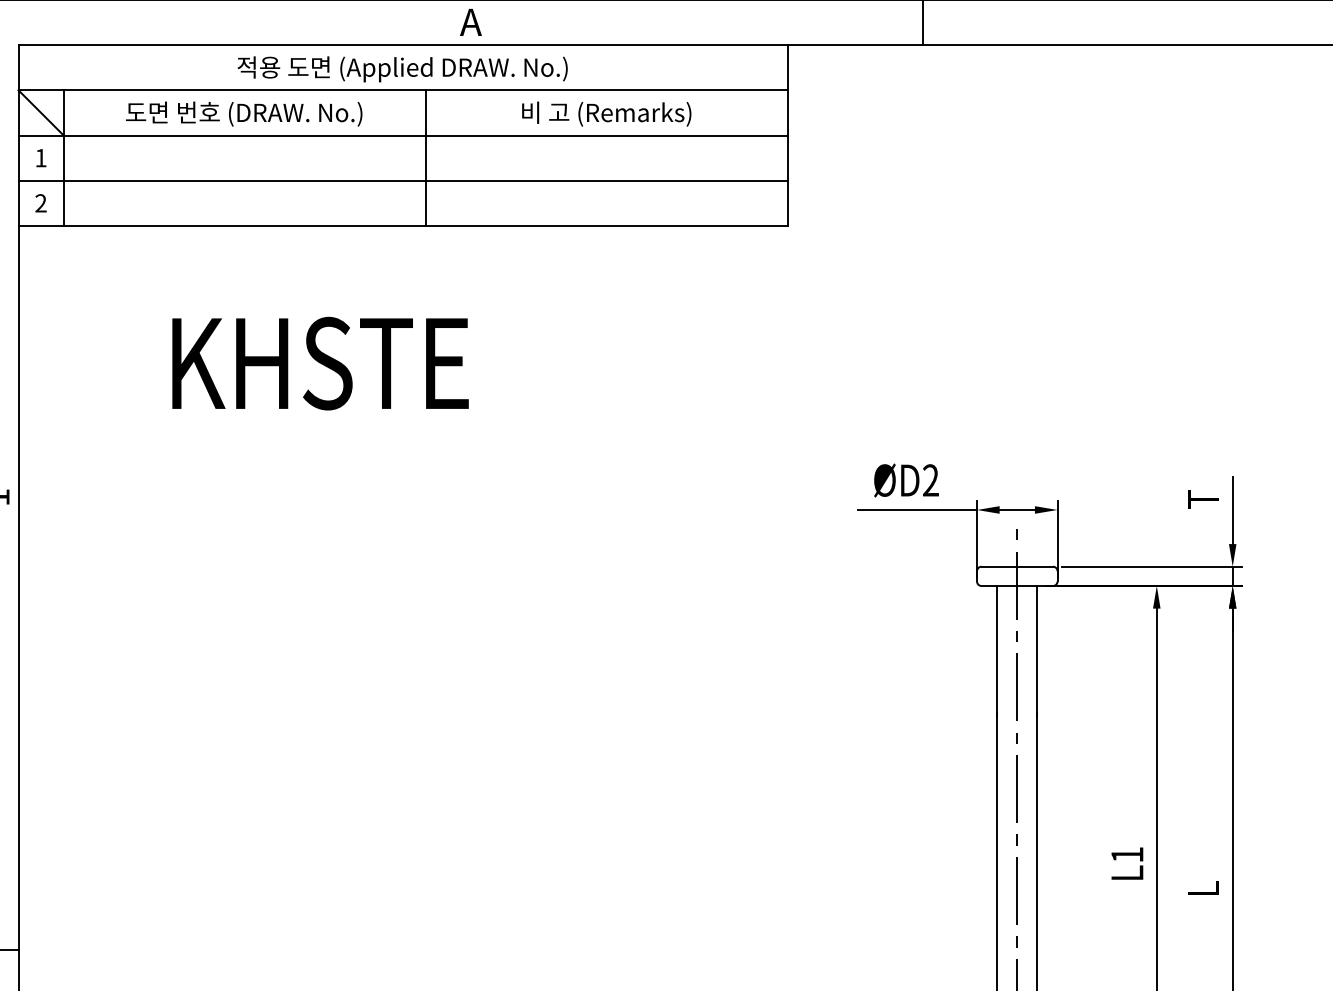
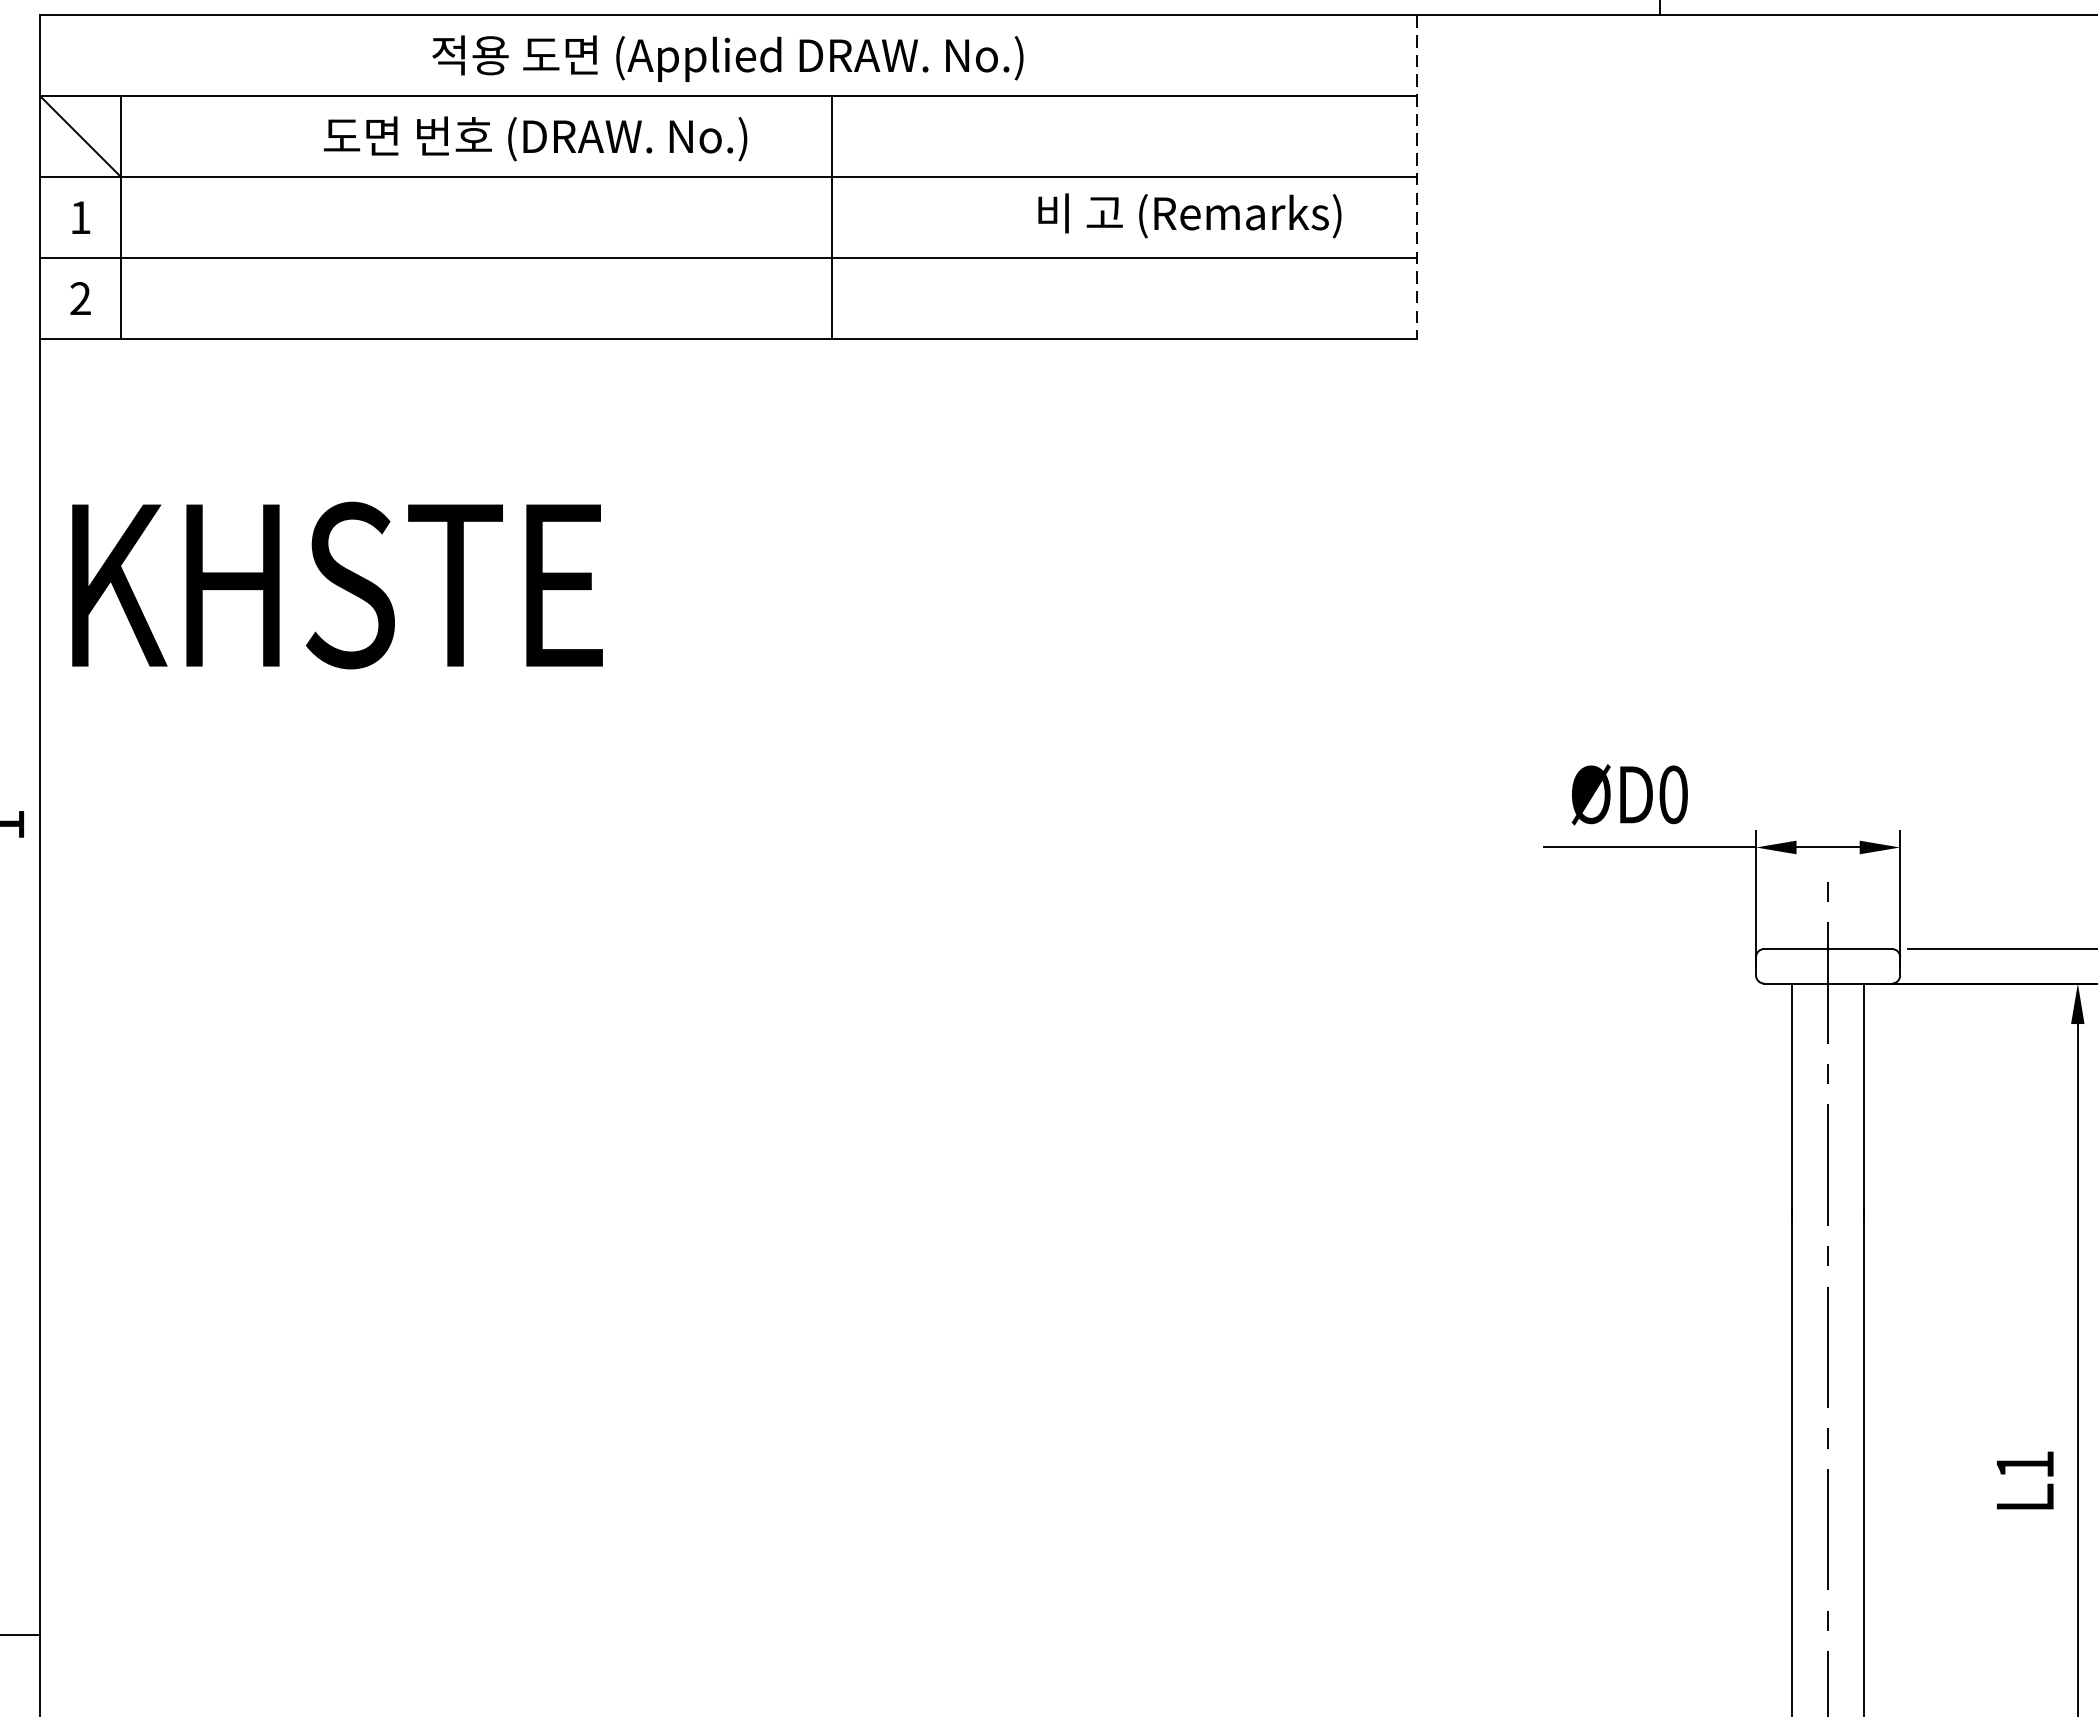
text: (244, 113) -> (536, 137), moved
text: (606, 113) -> (1189, 214), moved
line: (787, 136) -> (1416, 178), solid -> dashed
line: (425, 158) -> (831, 218), moved
text: (320, 363) -> (337, 585), moved
text: (930, 480) -> (1672, 794), ØD2 -> ØD0

